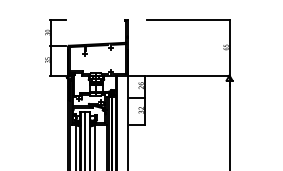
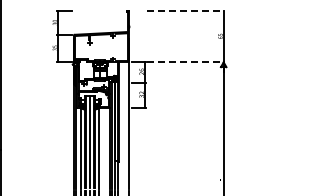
line: (188, 20) -> (185, 11), solid -> dashed
line: (188, 75) -> (185, 62), solid -> dashed

